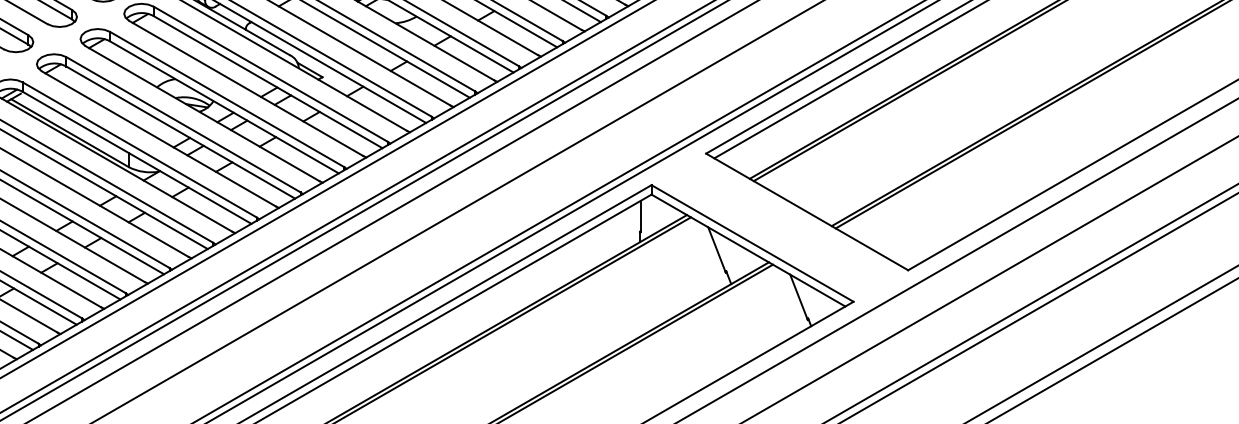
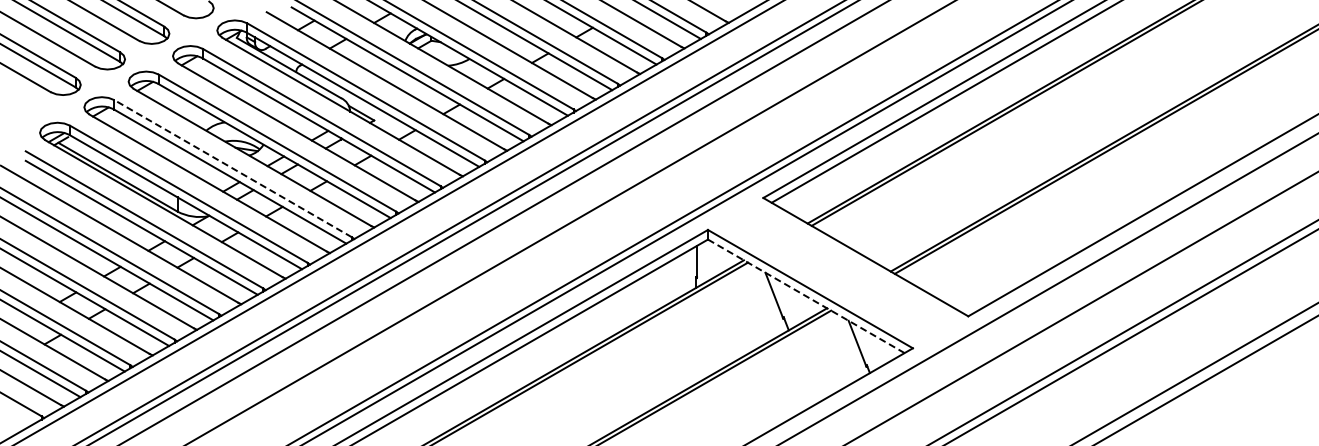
line: (182, 124) -> (232, 168), solid -> dashed
line: (748, 250) -> (806, 296), solid -> dashed

